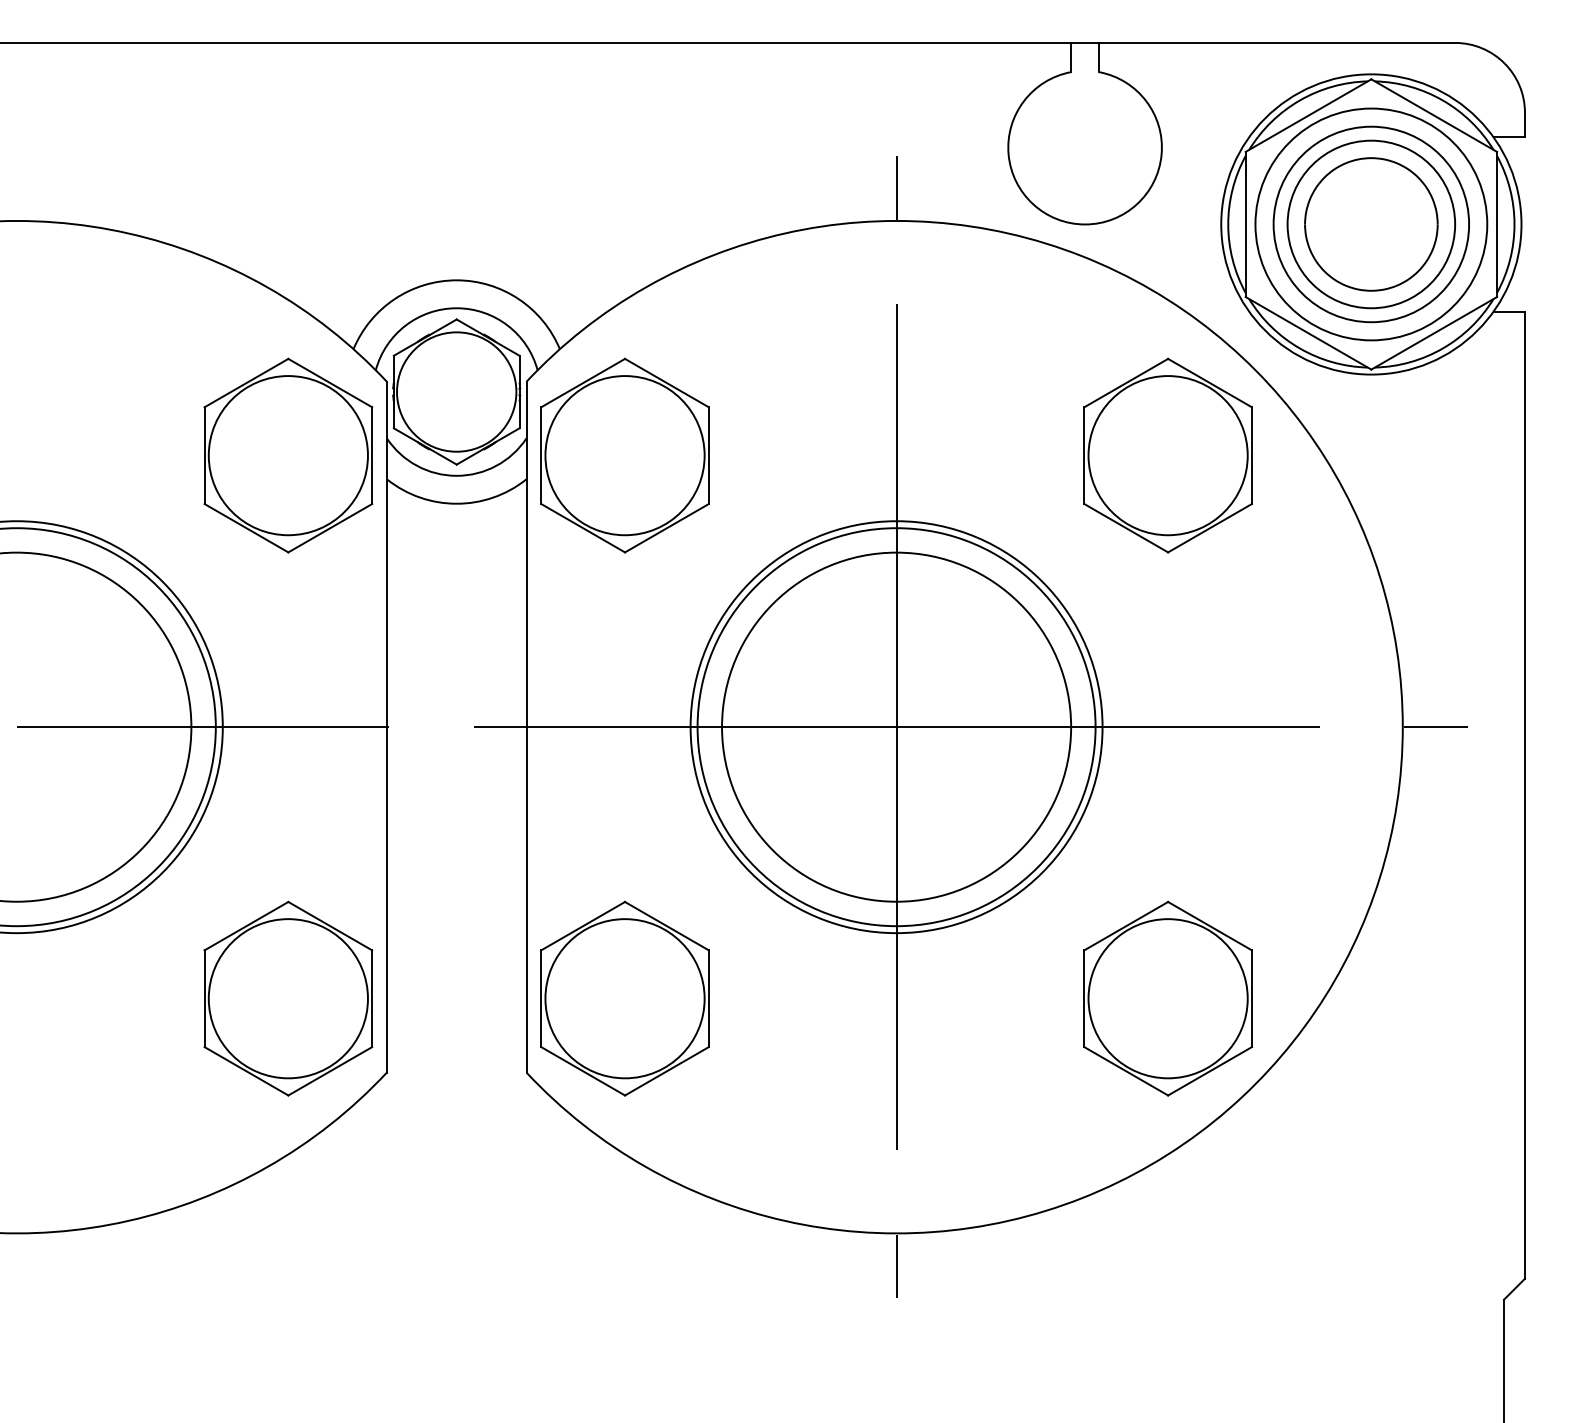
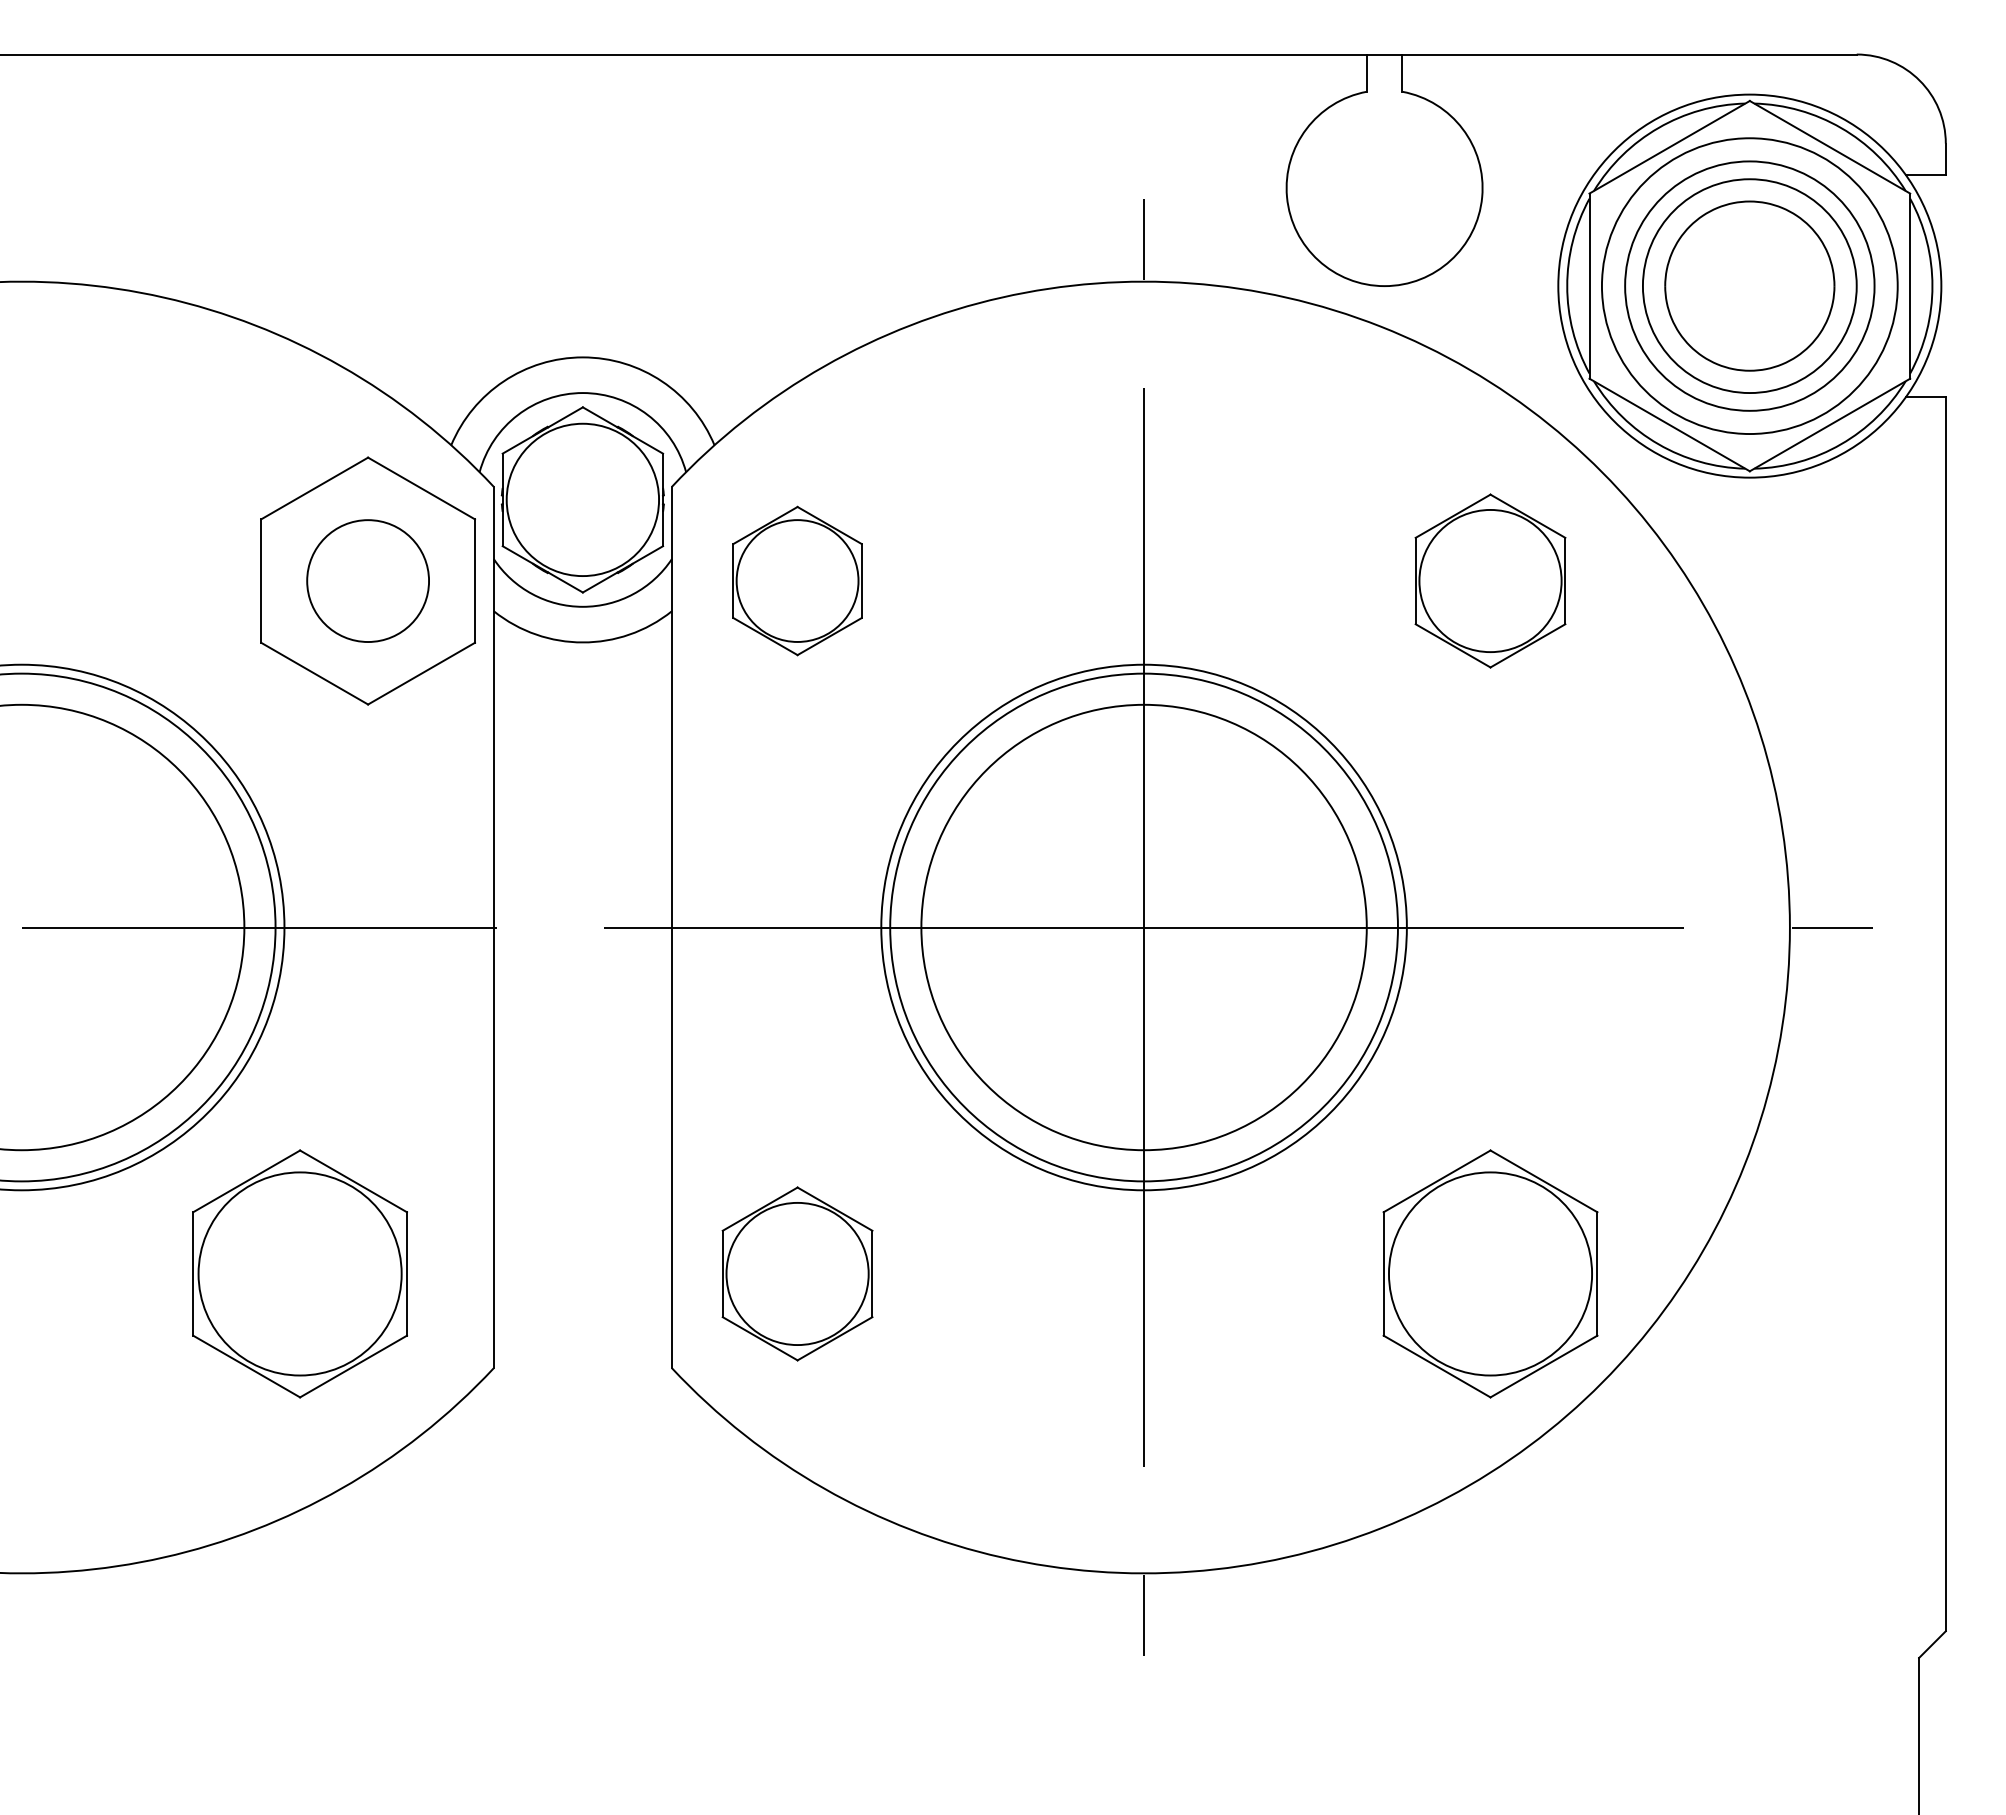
circle: (287, 455) -> (367, 580), size x0.6
part: (624, 455) -> (797, 580), size x0.6
part: (1168, 455) -> (1490, 580), size x0.7
part: (287, 998) -> (299, 1273), moved
part: (624, 998) -> (797, 1273), size x0.7

